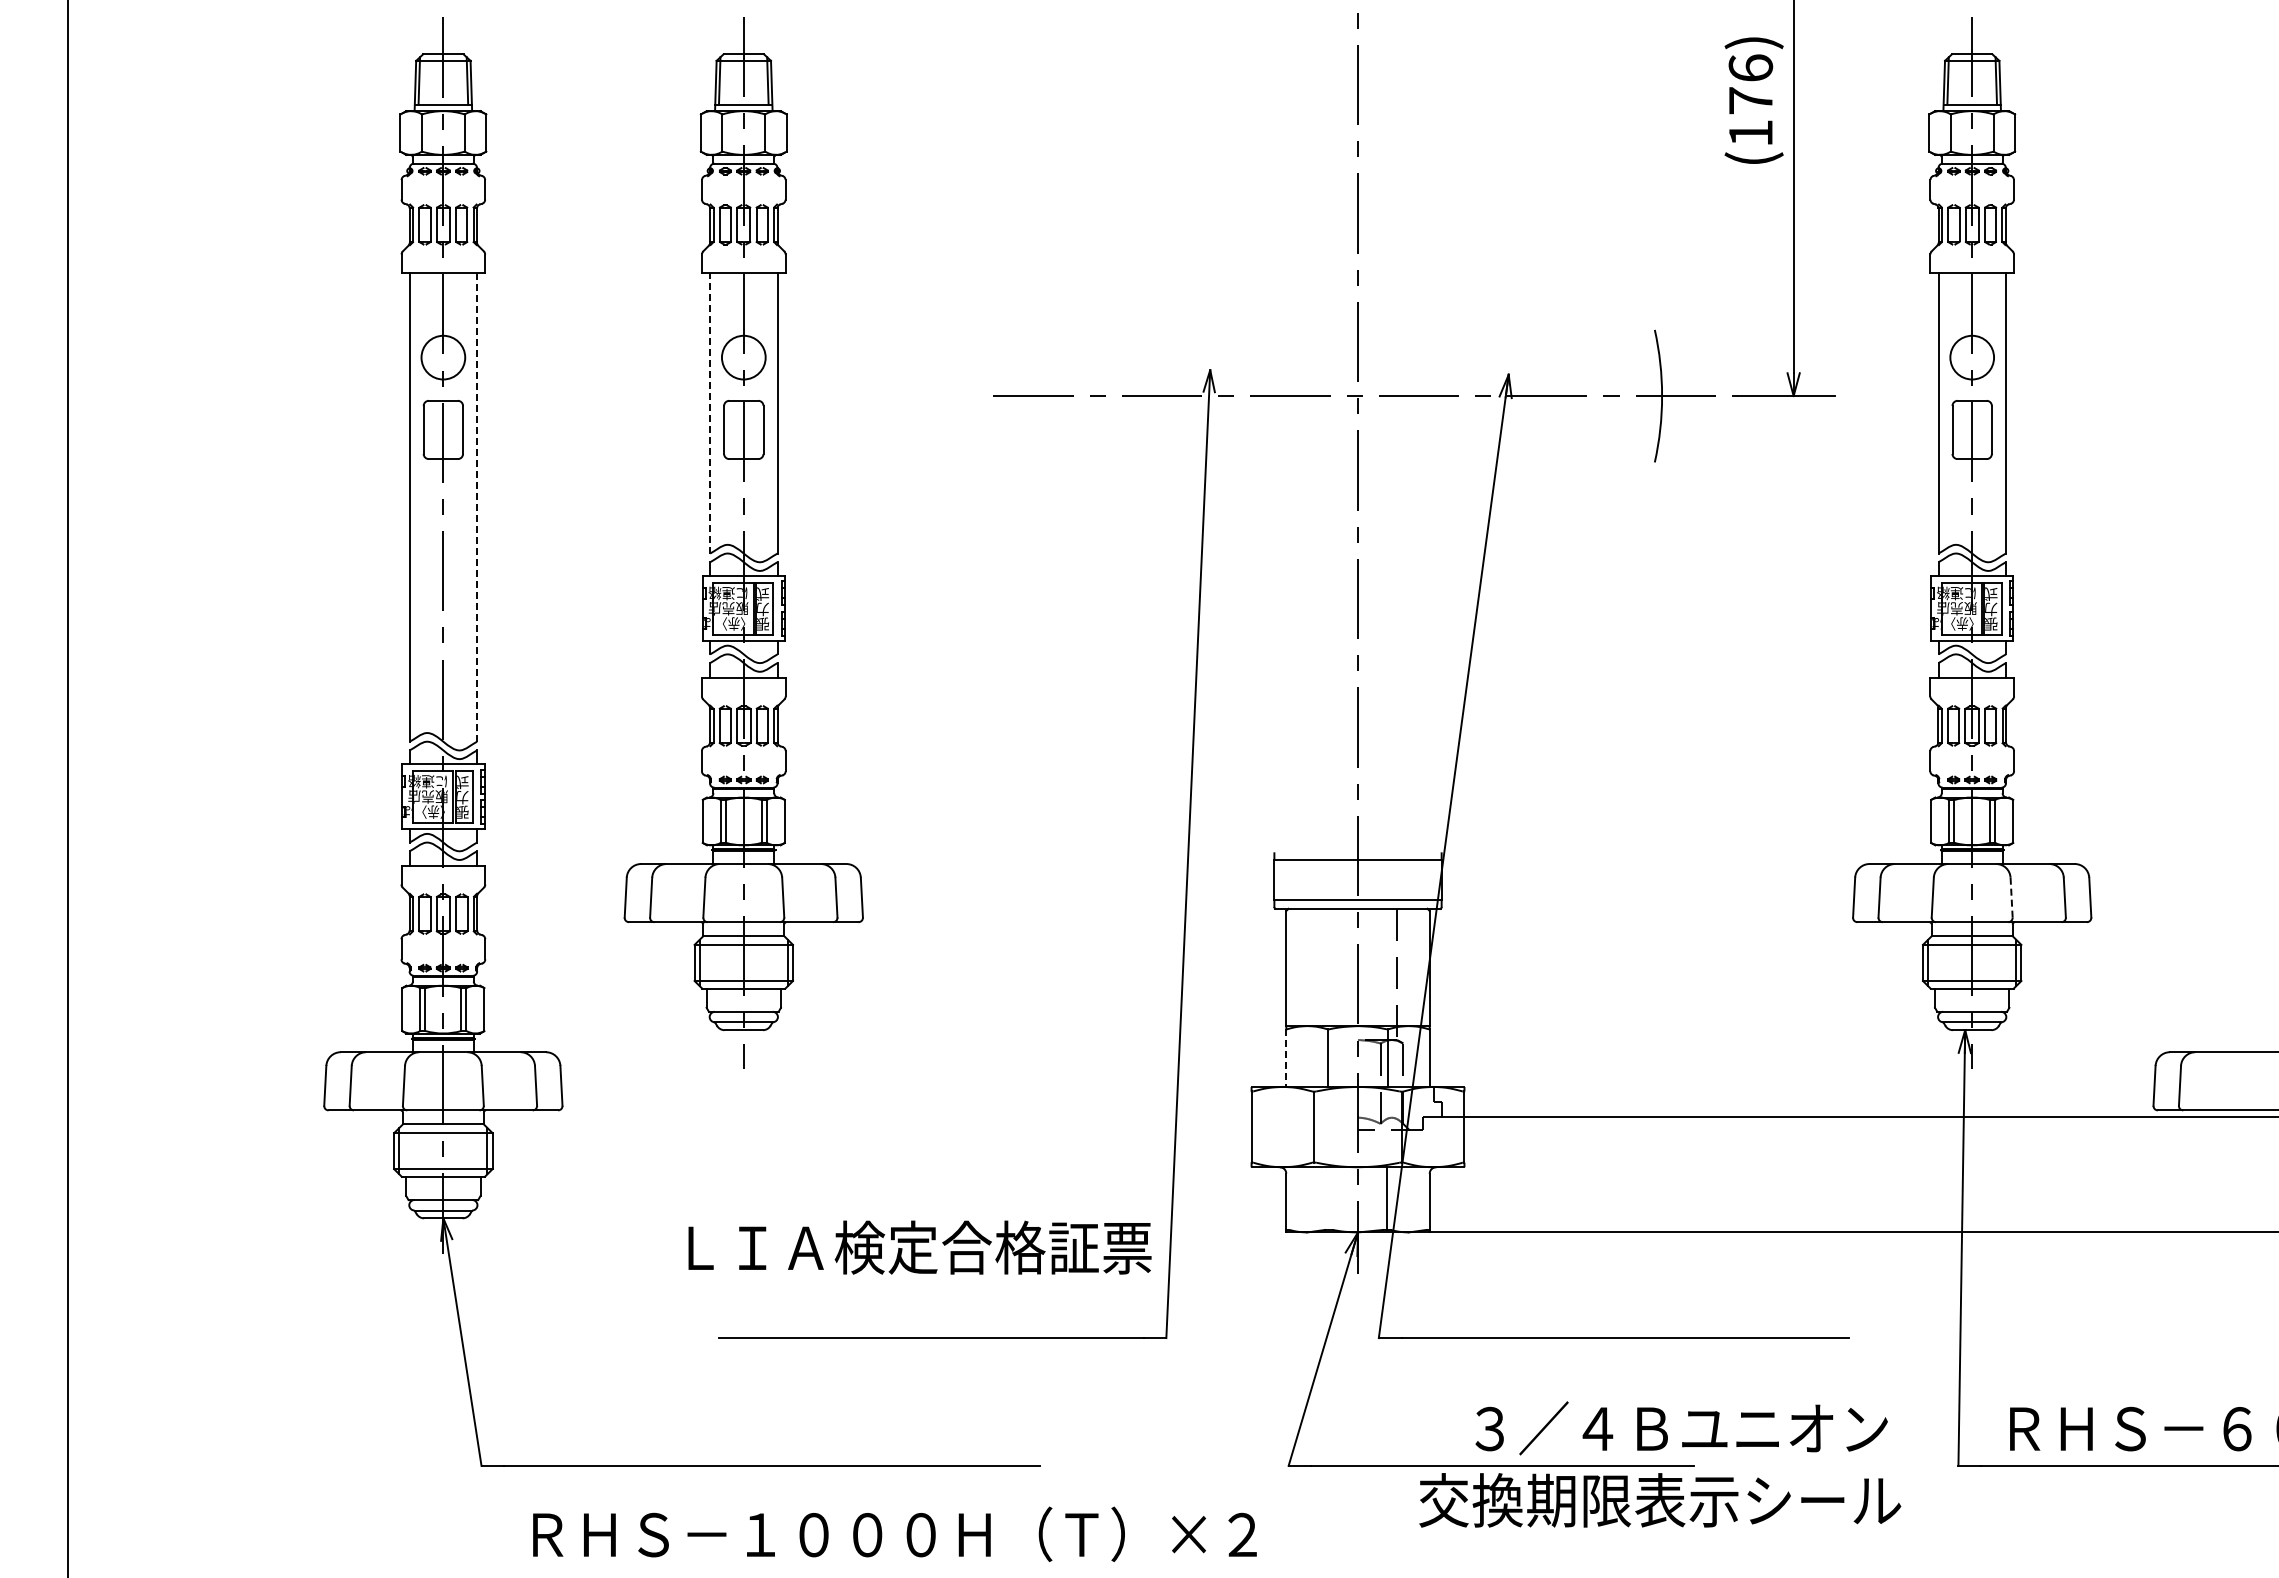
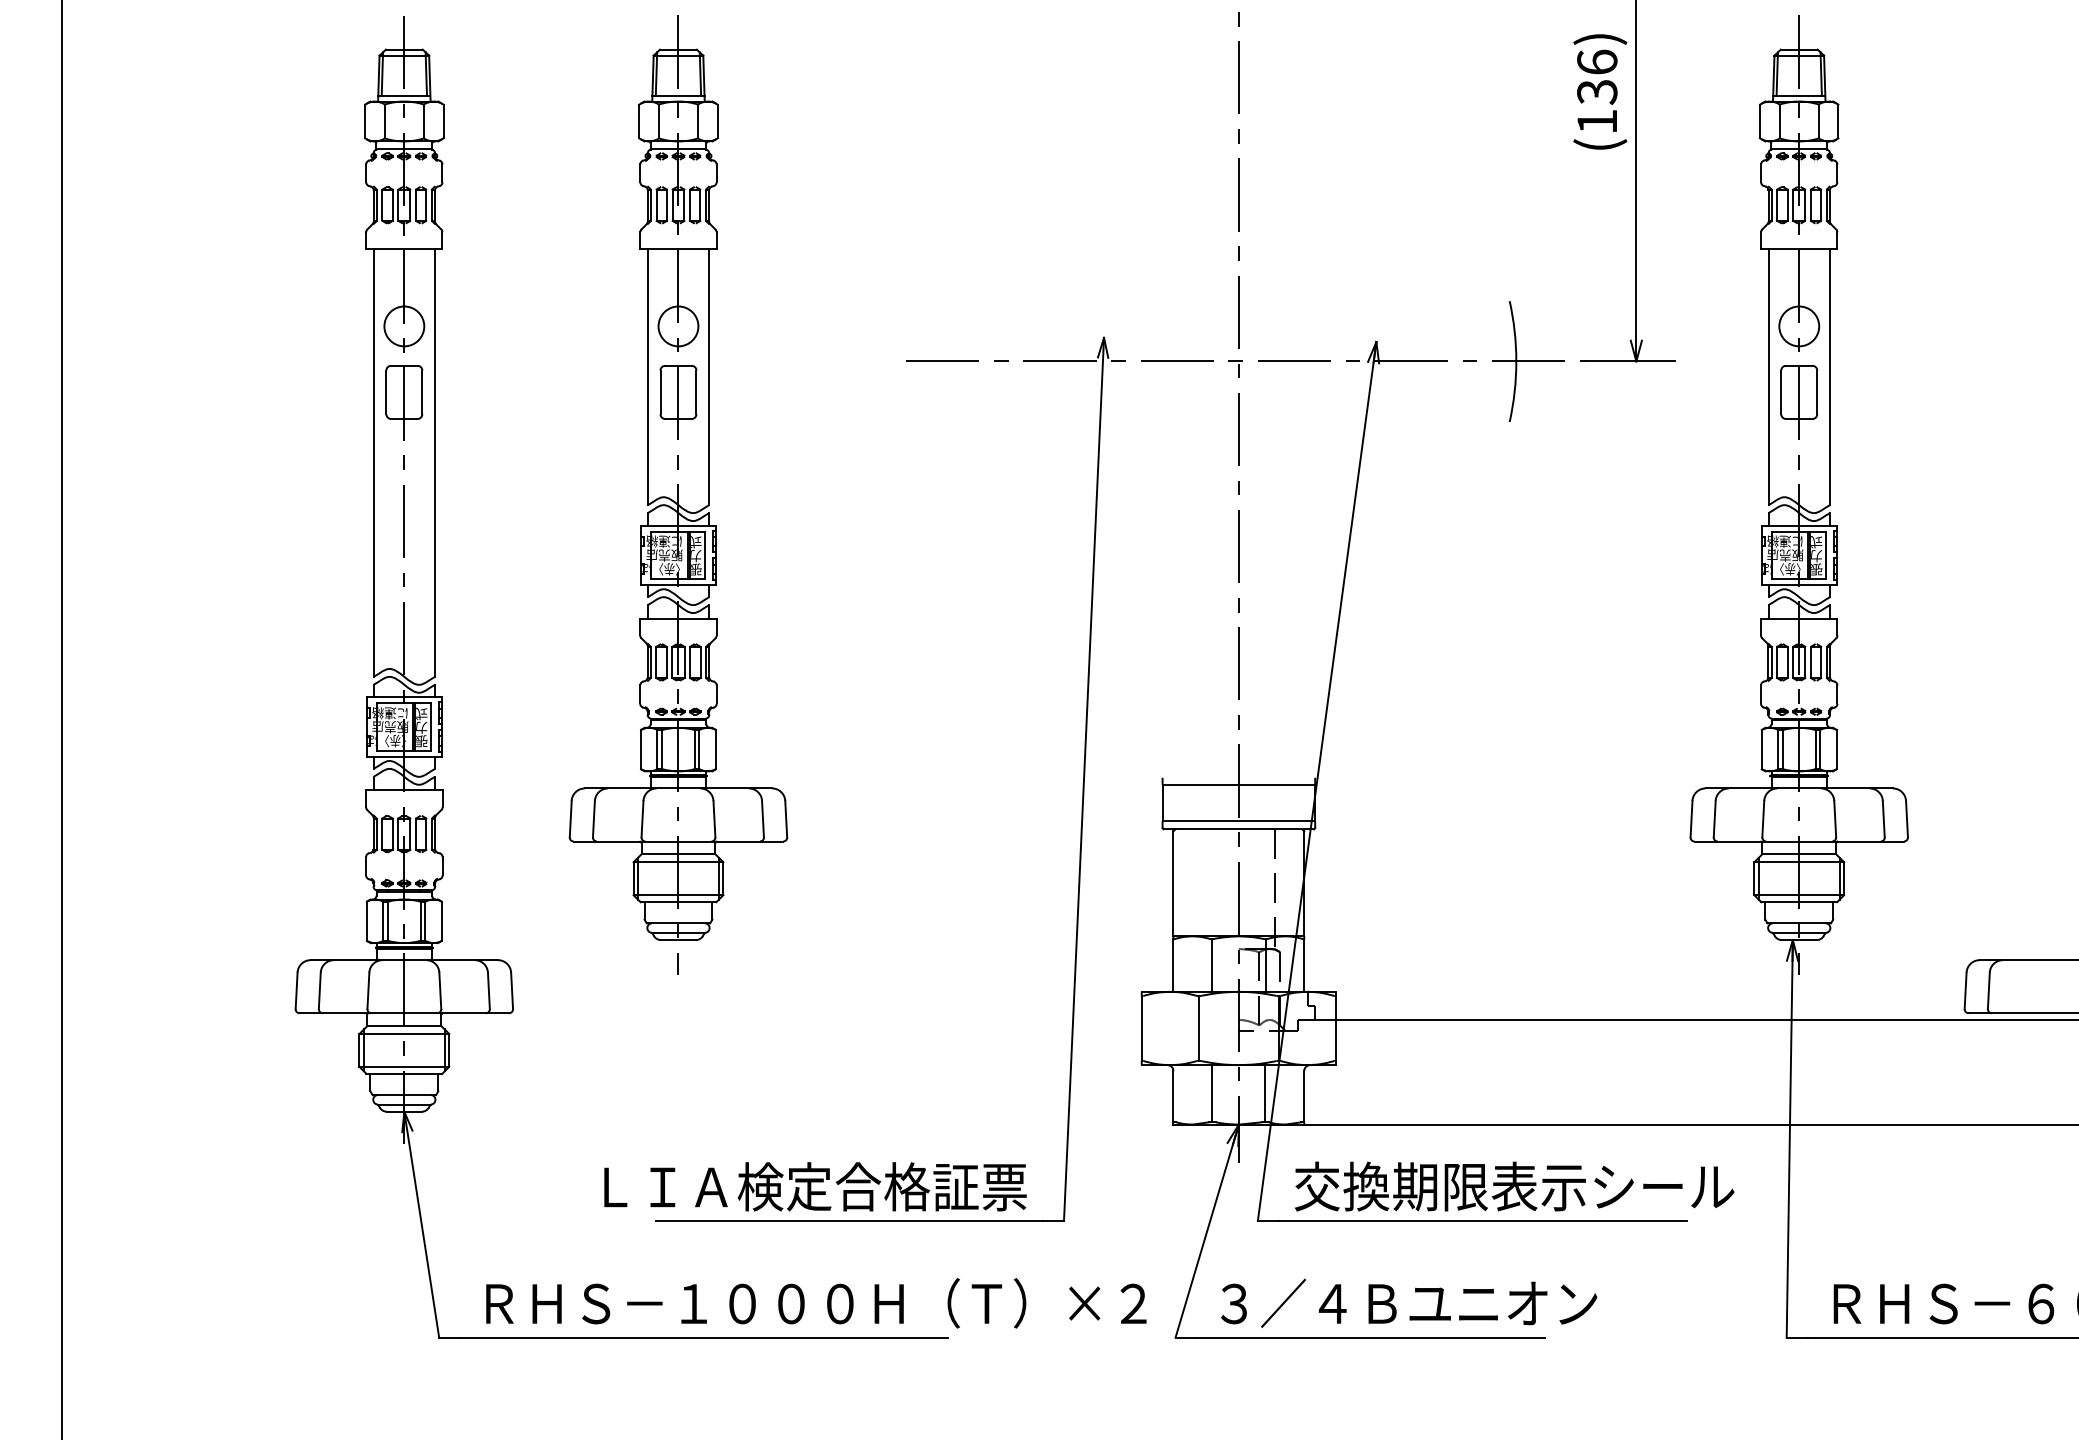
text: (1750, 101) -> (1596, 92), (176) -> (136)
line: (710, 412) -> (648, 376), dashed -> solid
line: (477, 506) -> (435, 462), dashed -> solid
line: (2011, 897) -> (1835, 818), dashed -> solid
line: (1286, 1058) -> (1173, 965), dashed -> solid
line: (1328, 1198) -> (1211, 1093), added
text: (919, 1247) -> (815, 1186), moved
text: (1681, 1428) -> (1409, 1303), moved
text: (1660, 1500) -> (1514, 1186), moved
text: (894, 1533) -> (815, 1302), moved

